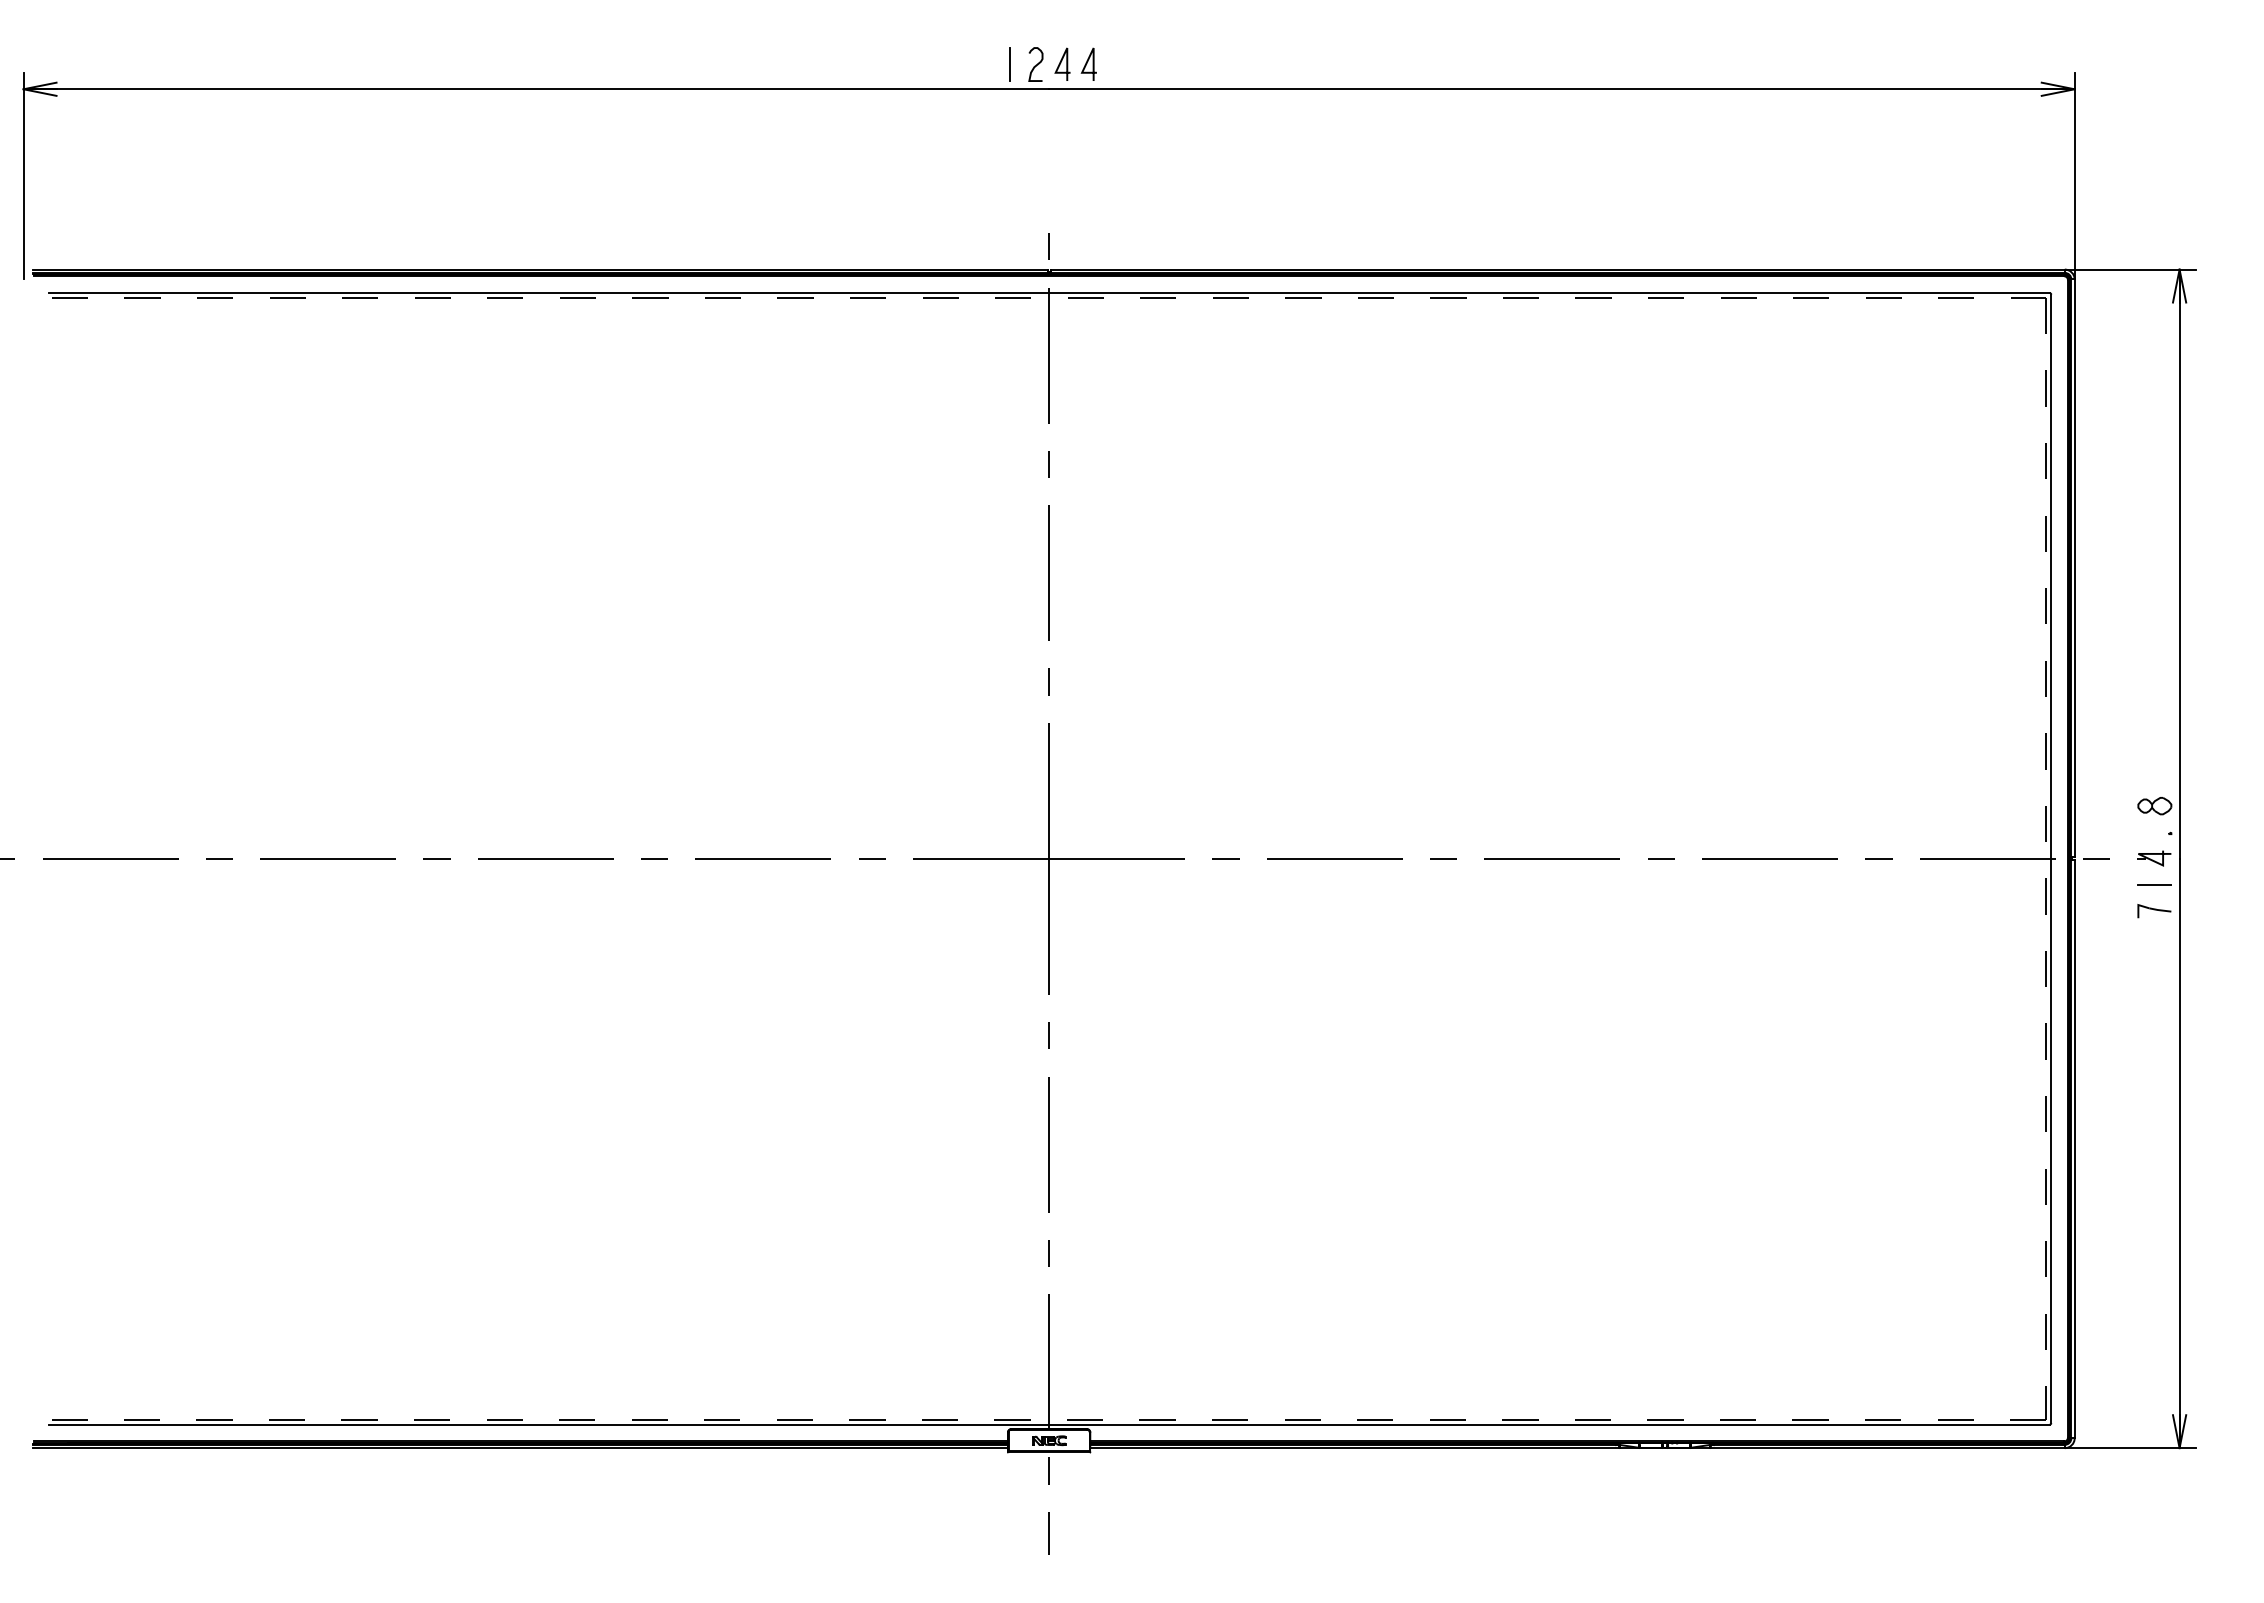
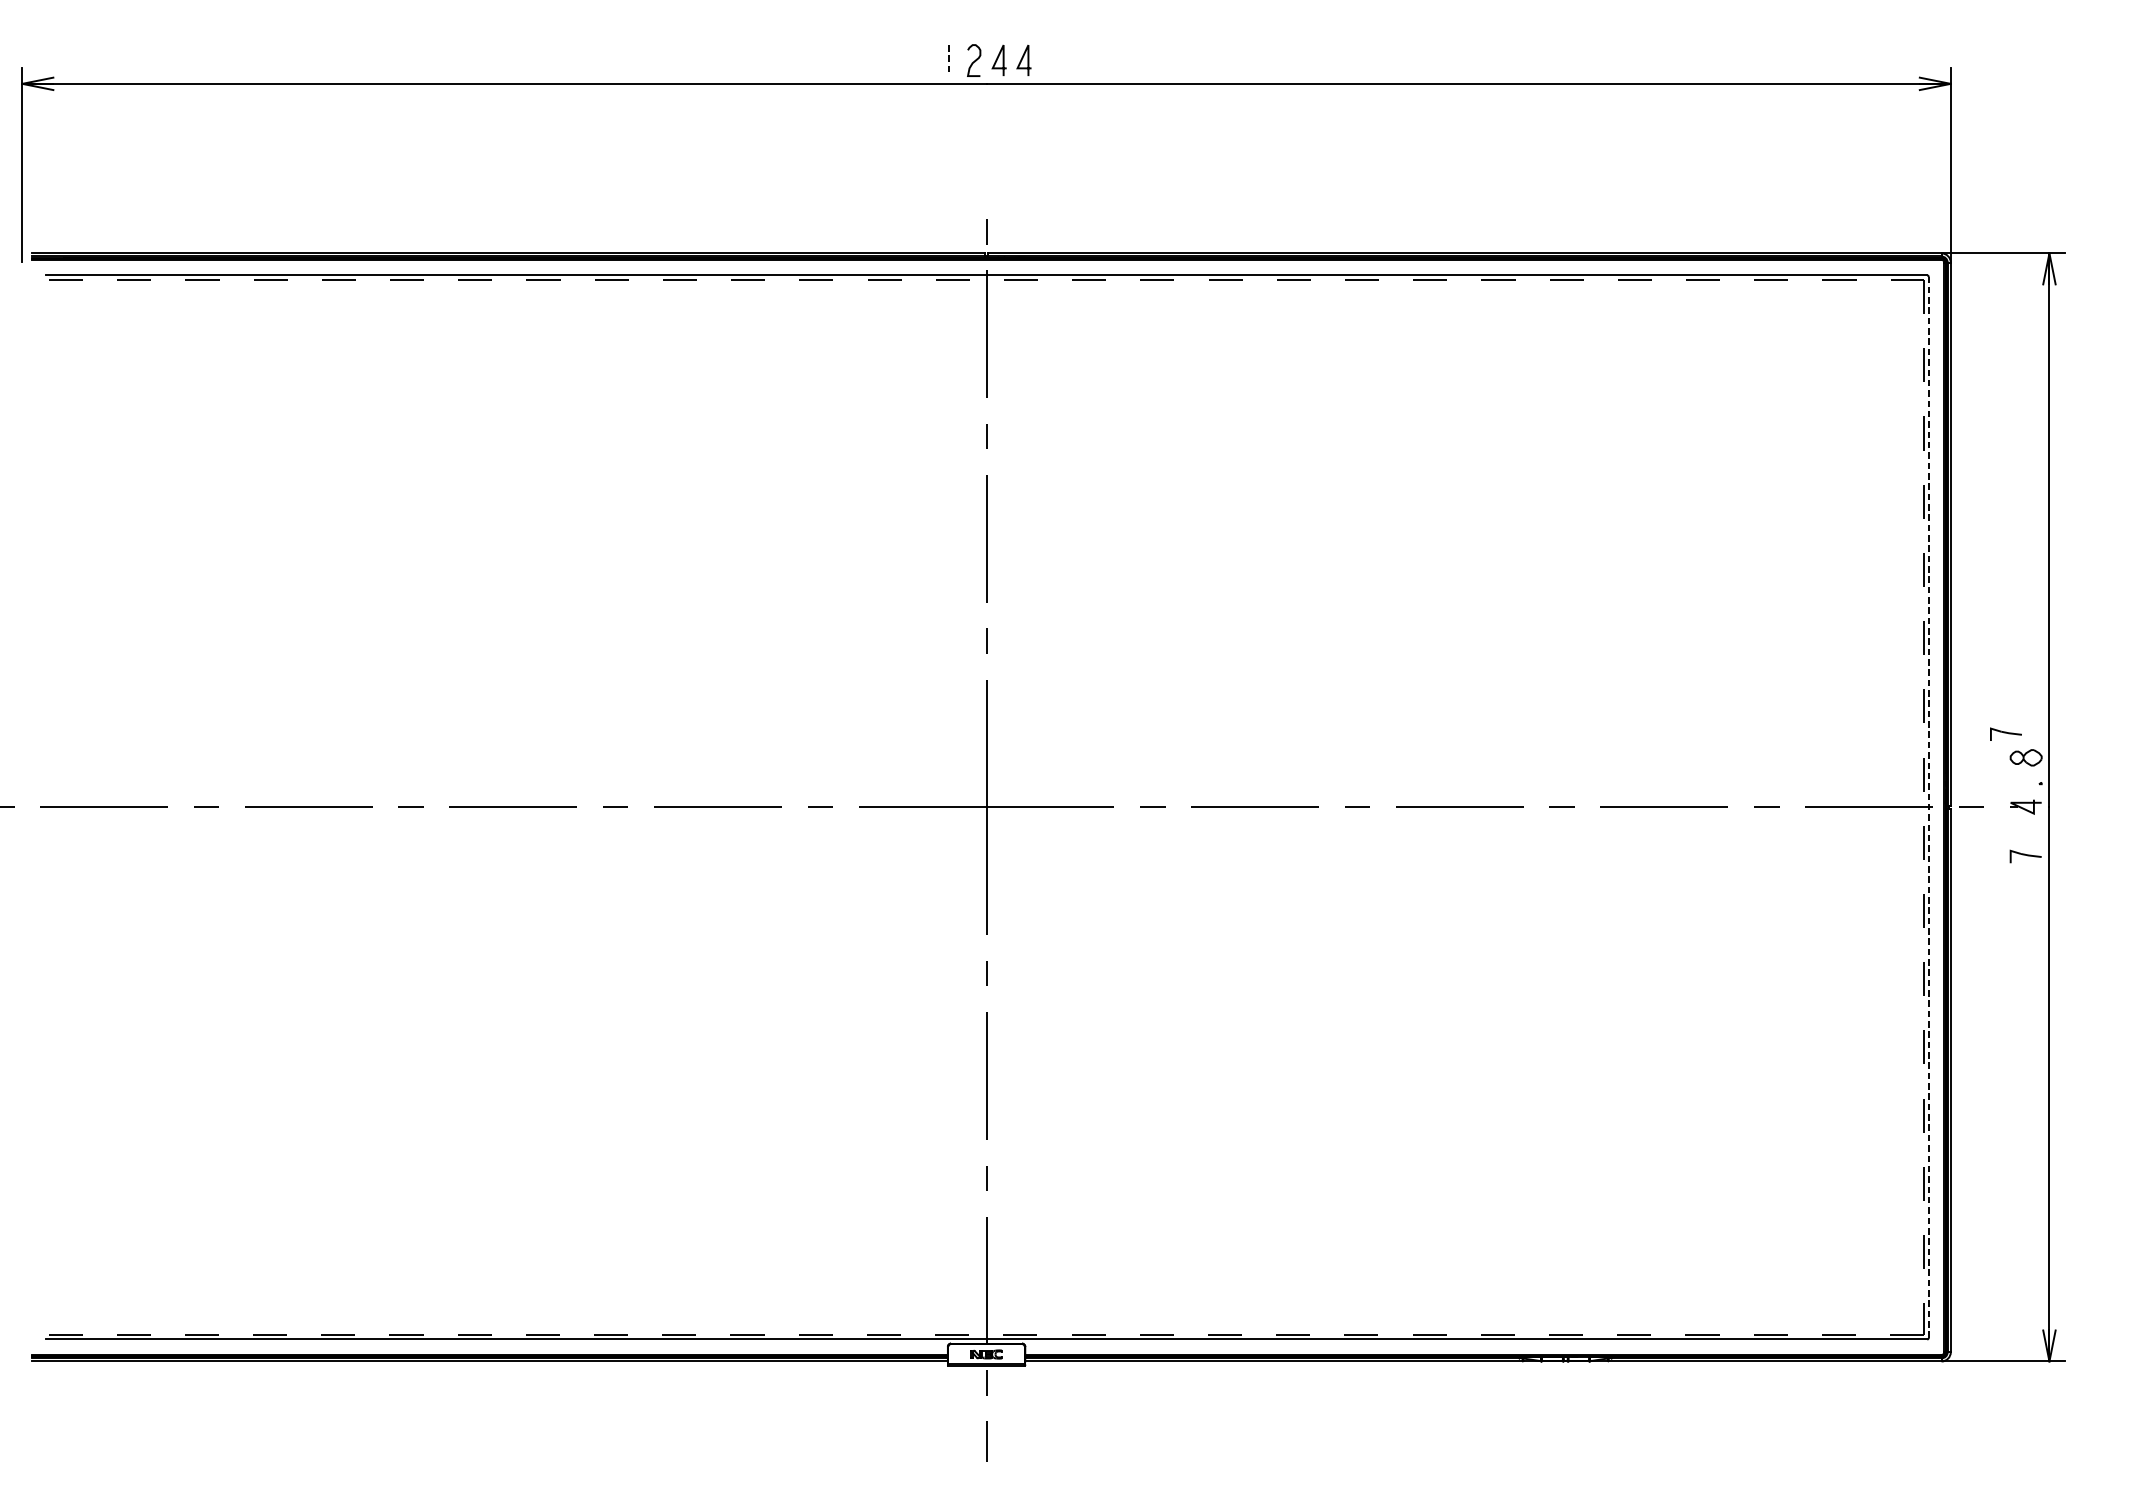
line: (1009, 65) -> (949, 61), solid -> dashed
part: (2133, 781) -> (2006, 734), added
line: (2051, 858) -> (1929, 807), solid -> dashed
line: (2154, 884) -> (2025, 831), removed

